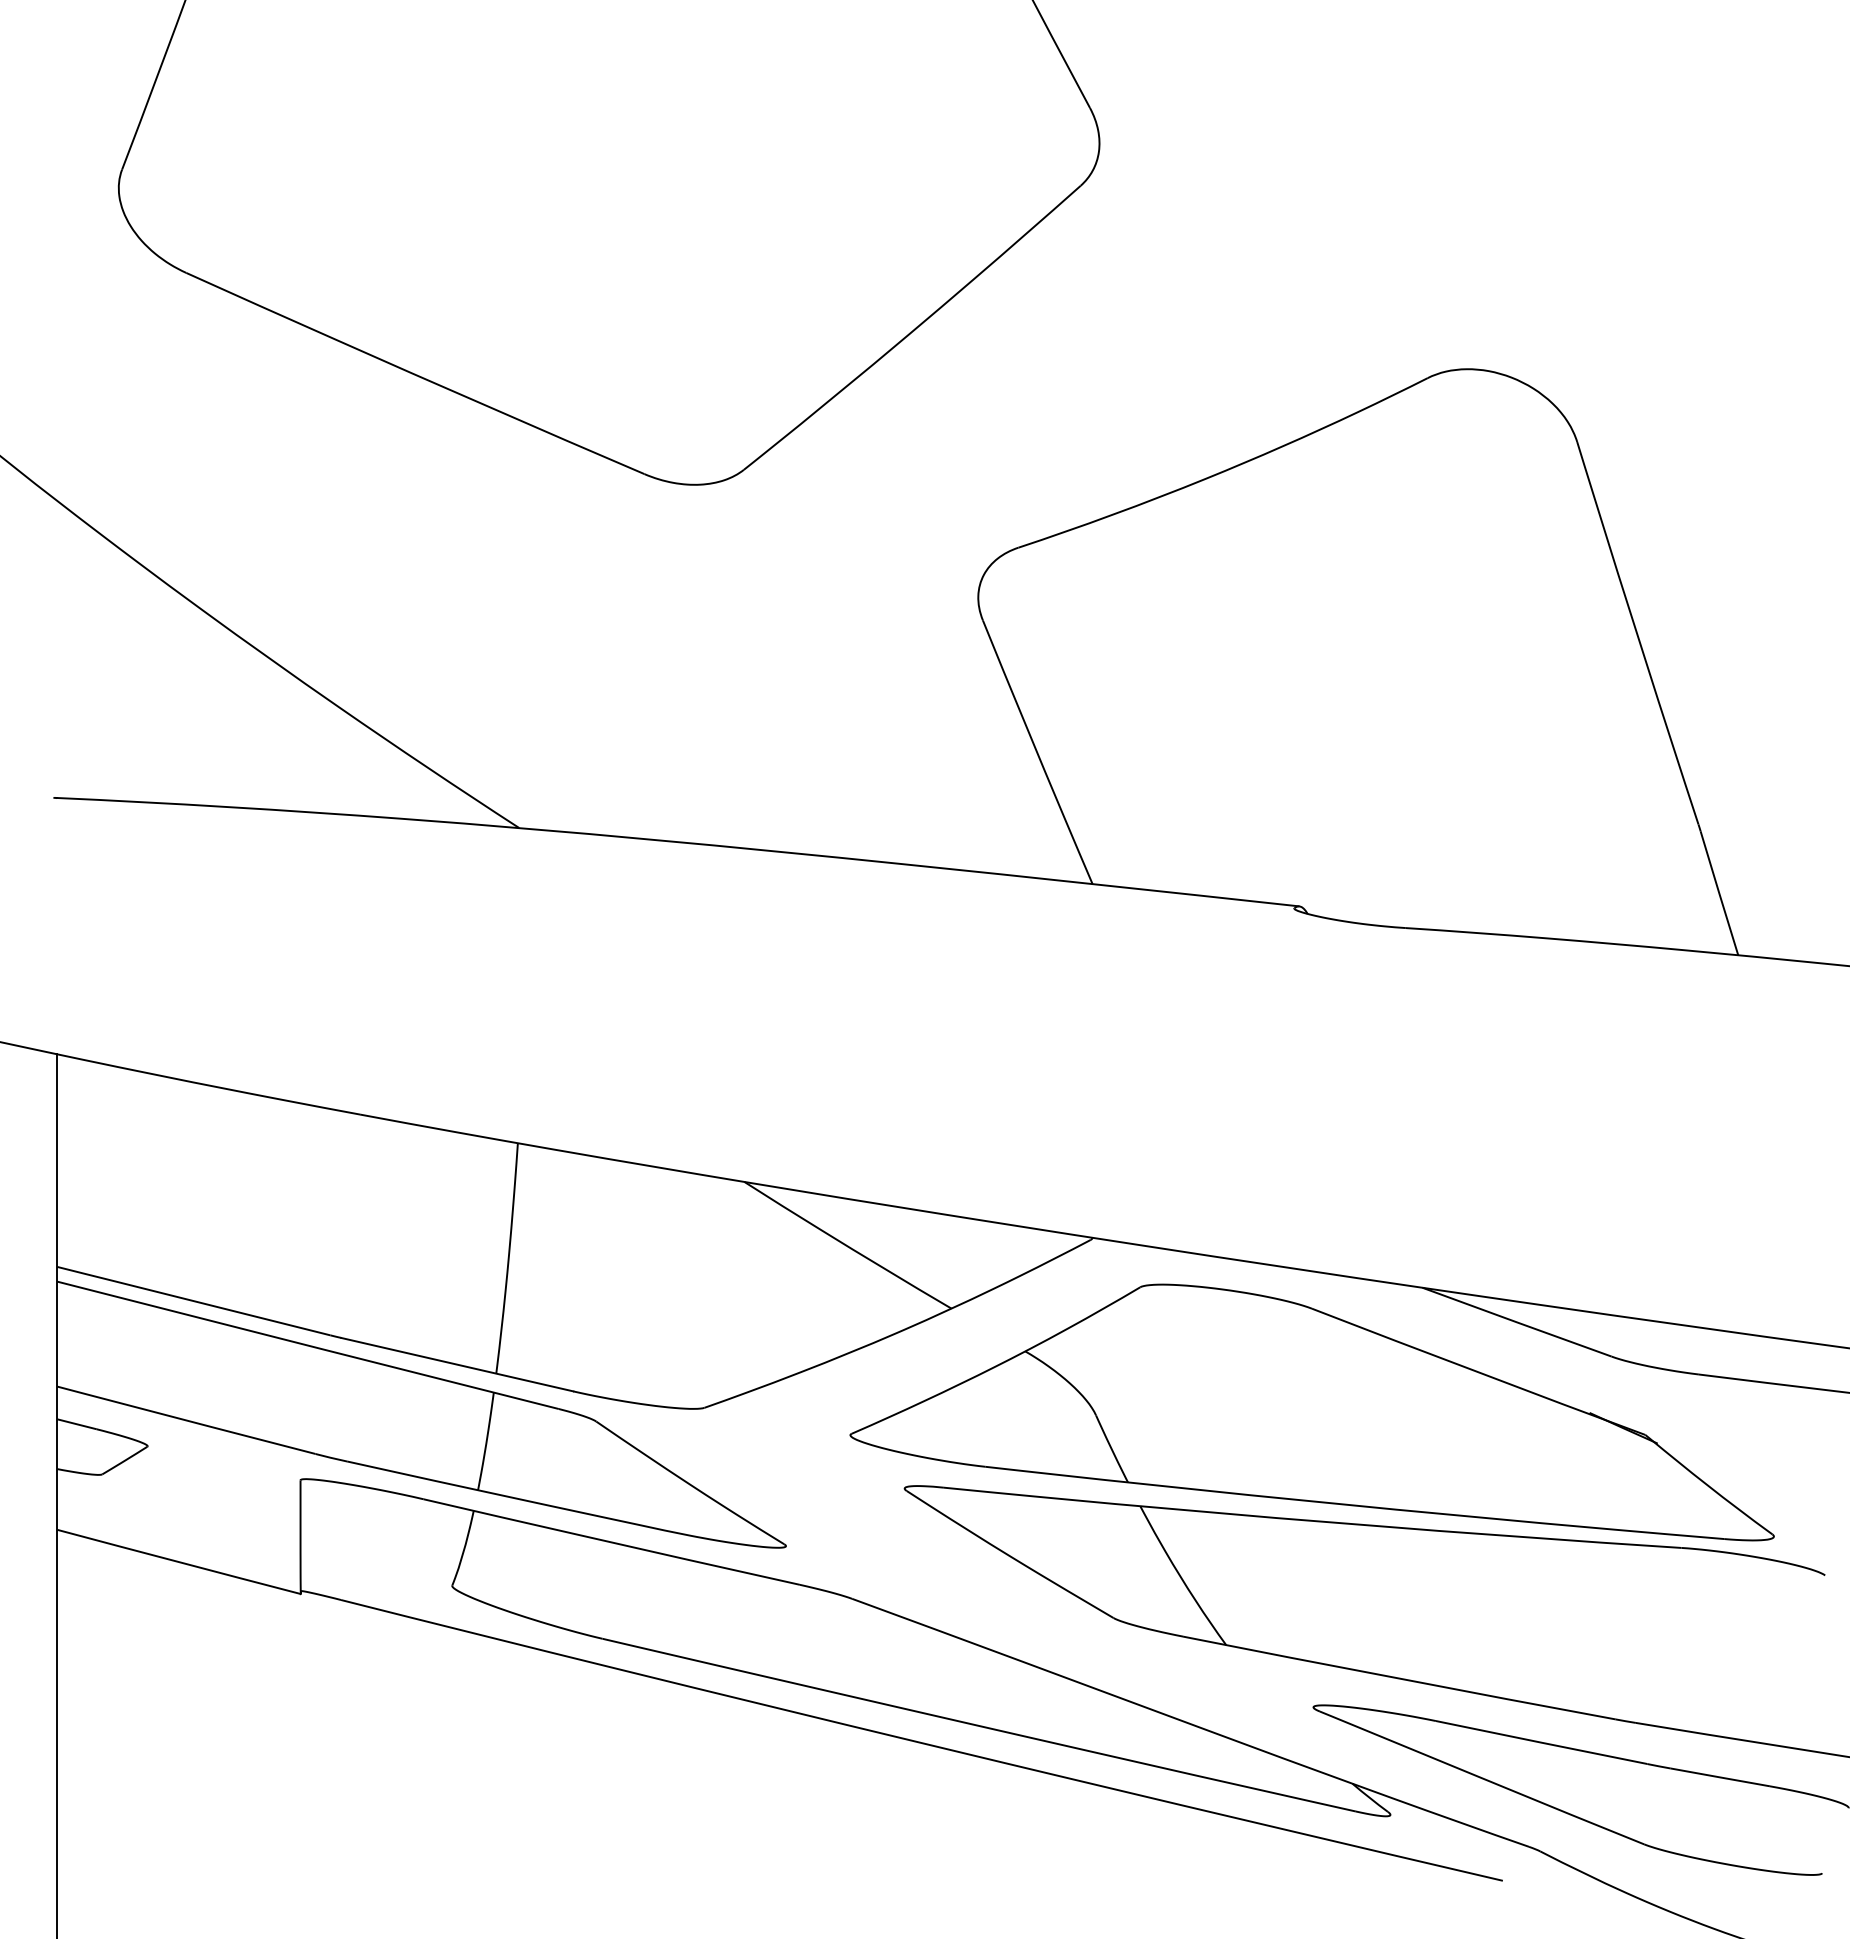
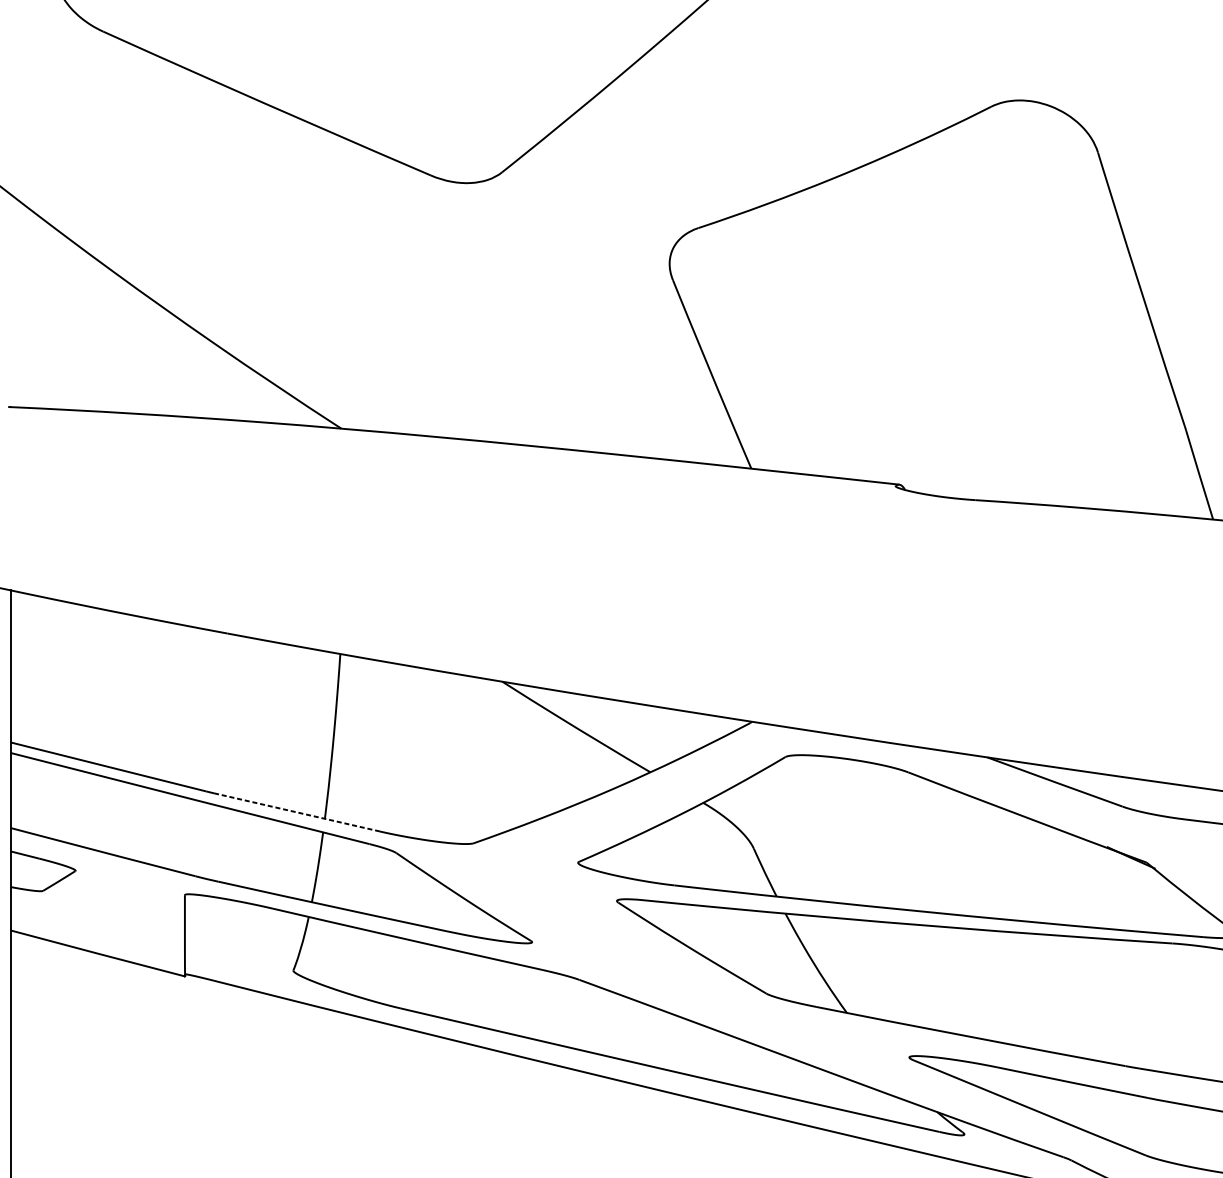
line: (457, 1364) -> (297, 812), solid -> dashed

